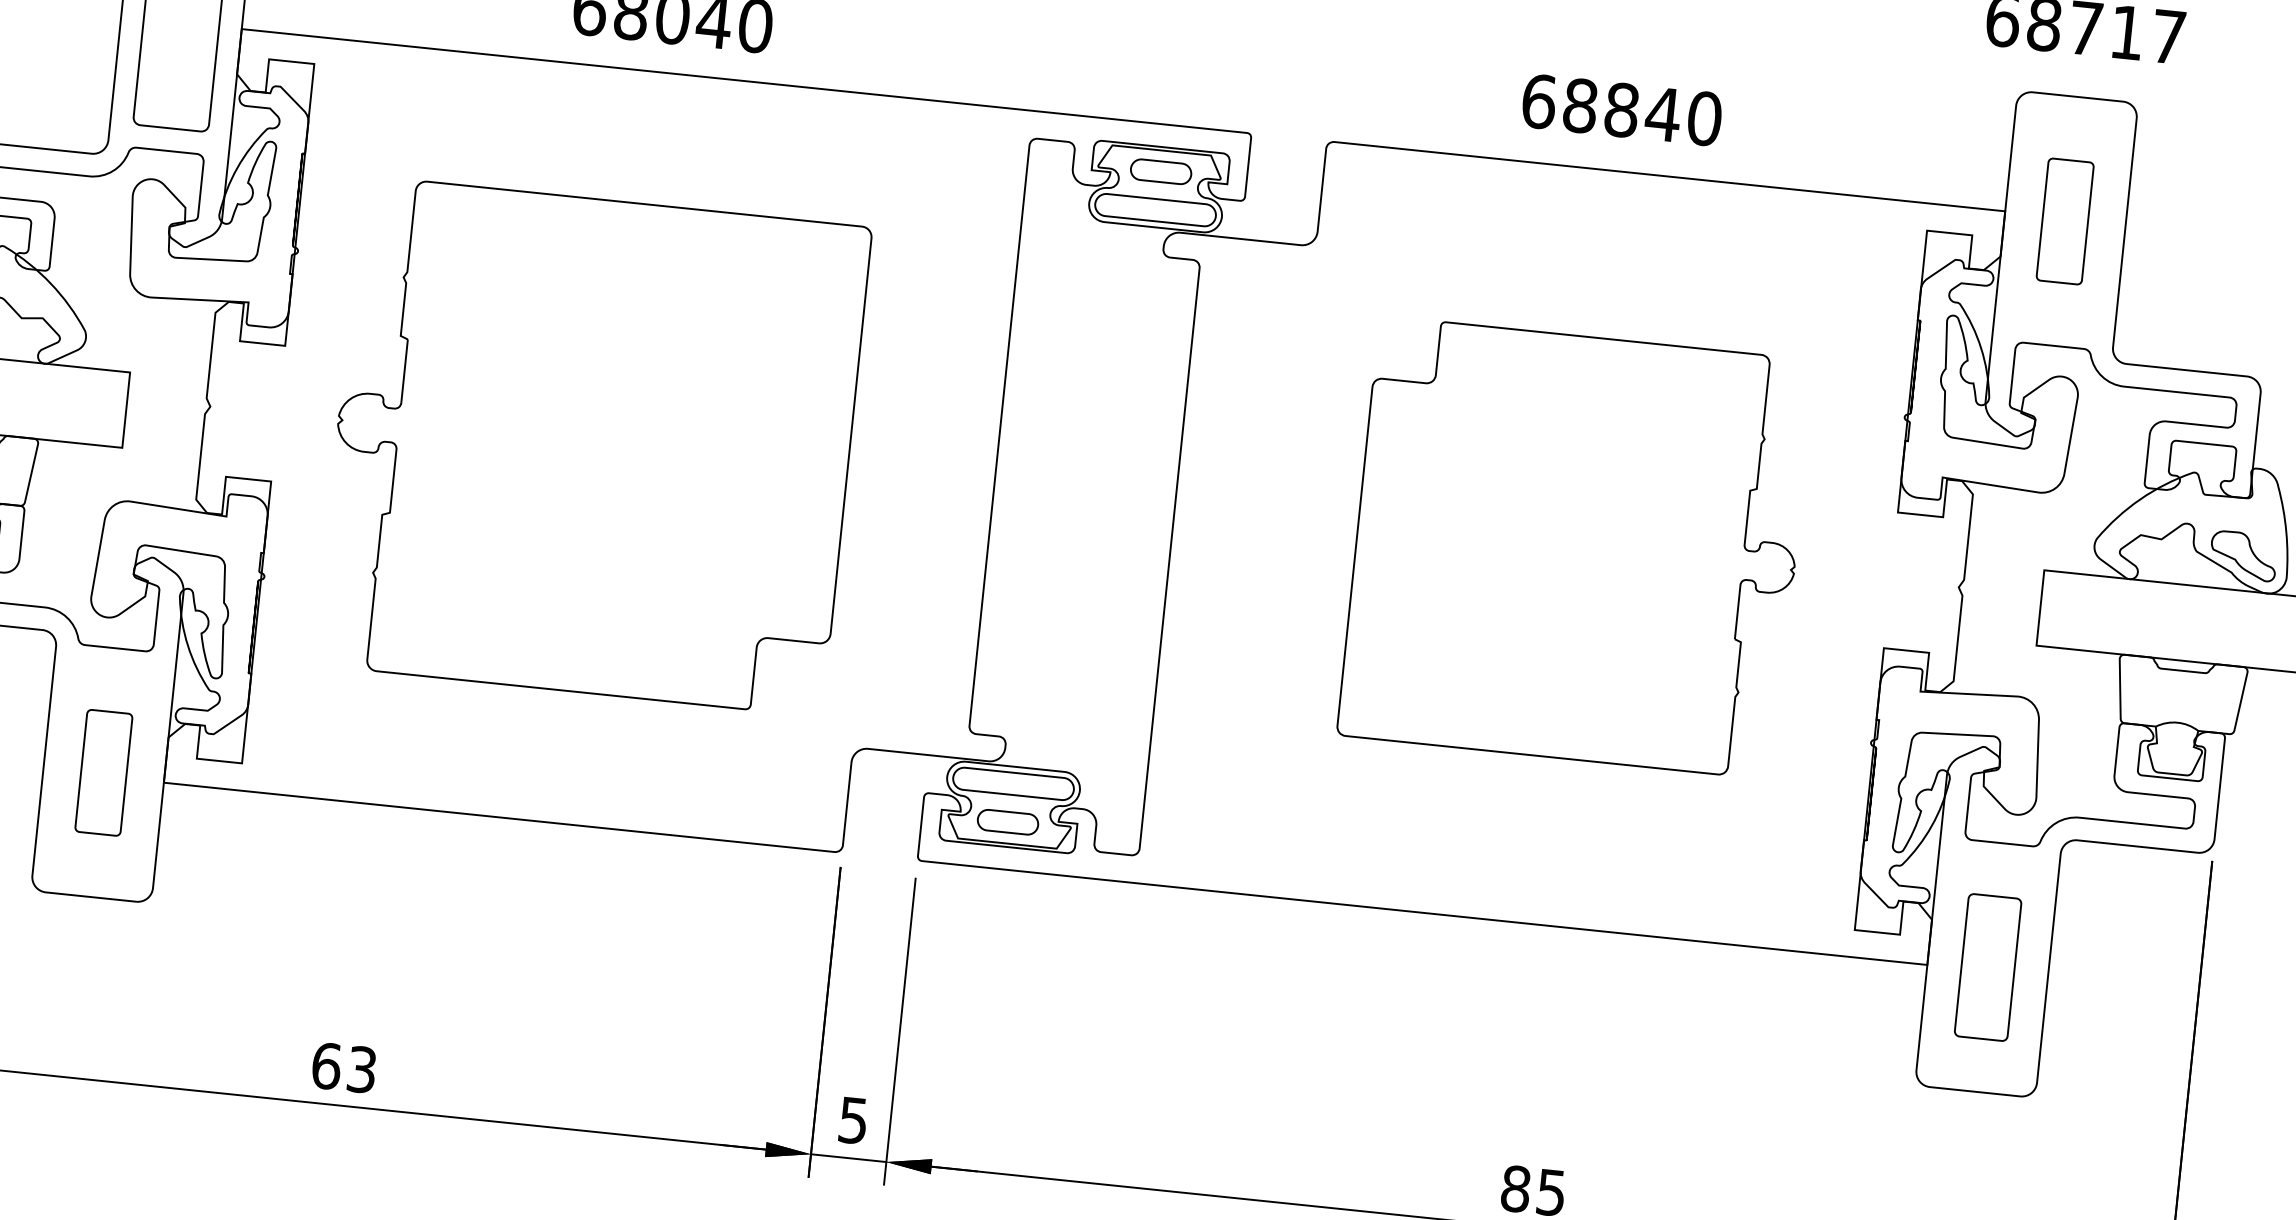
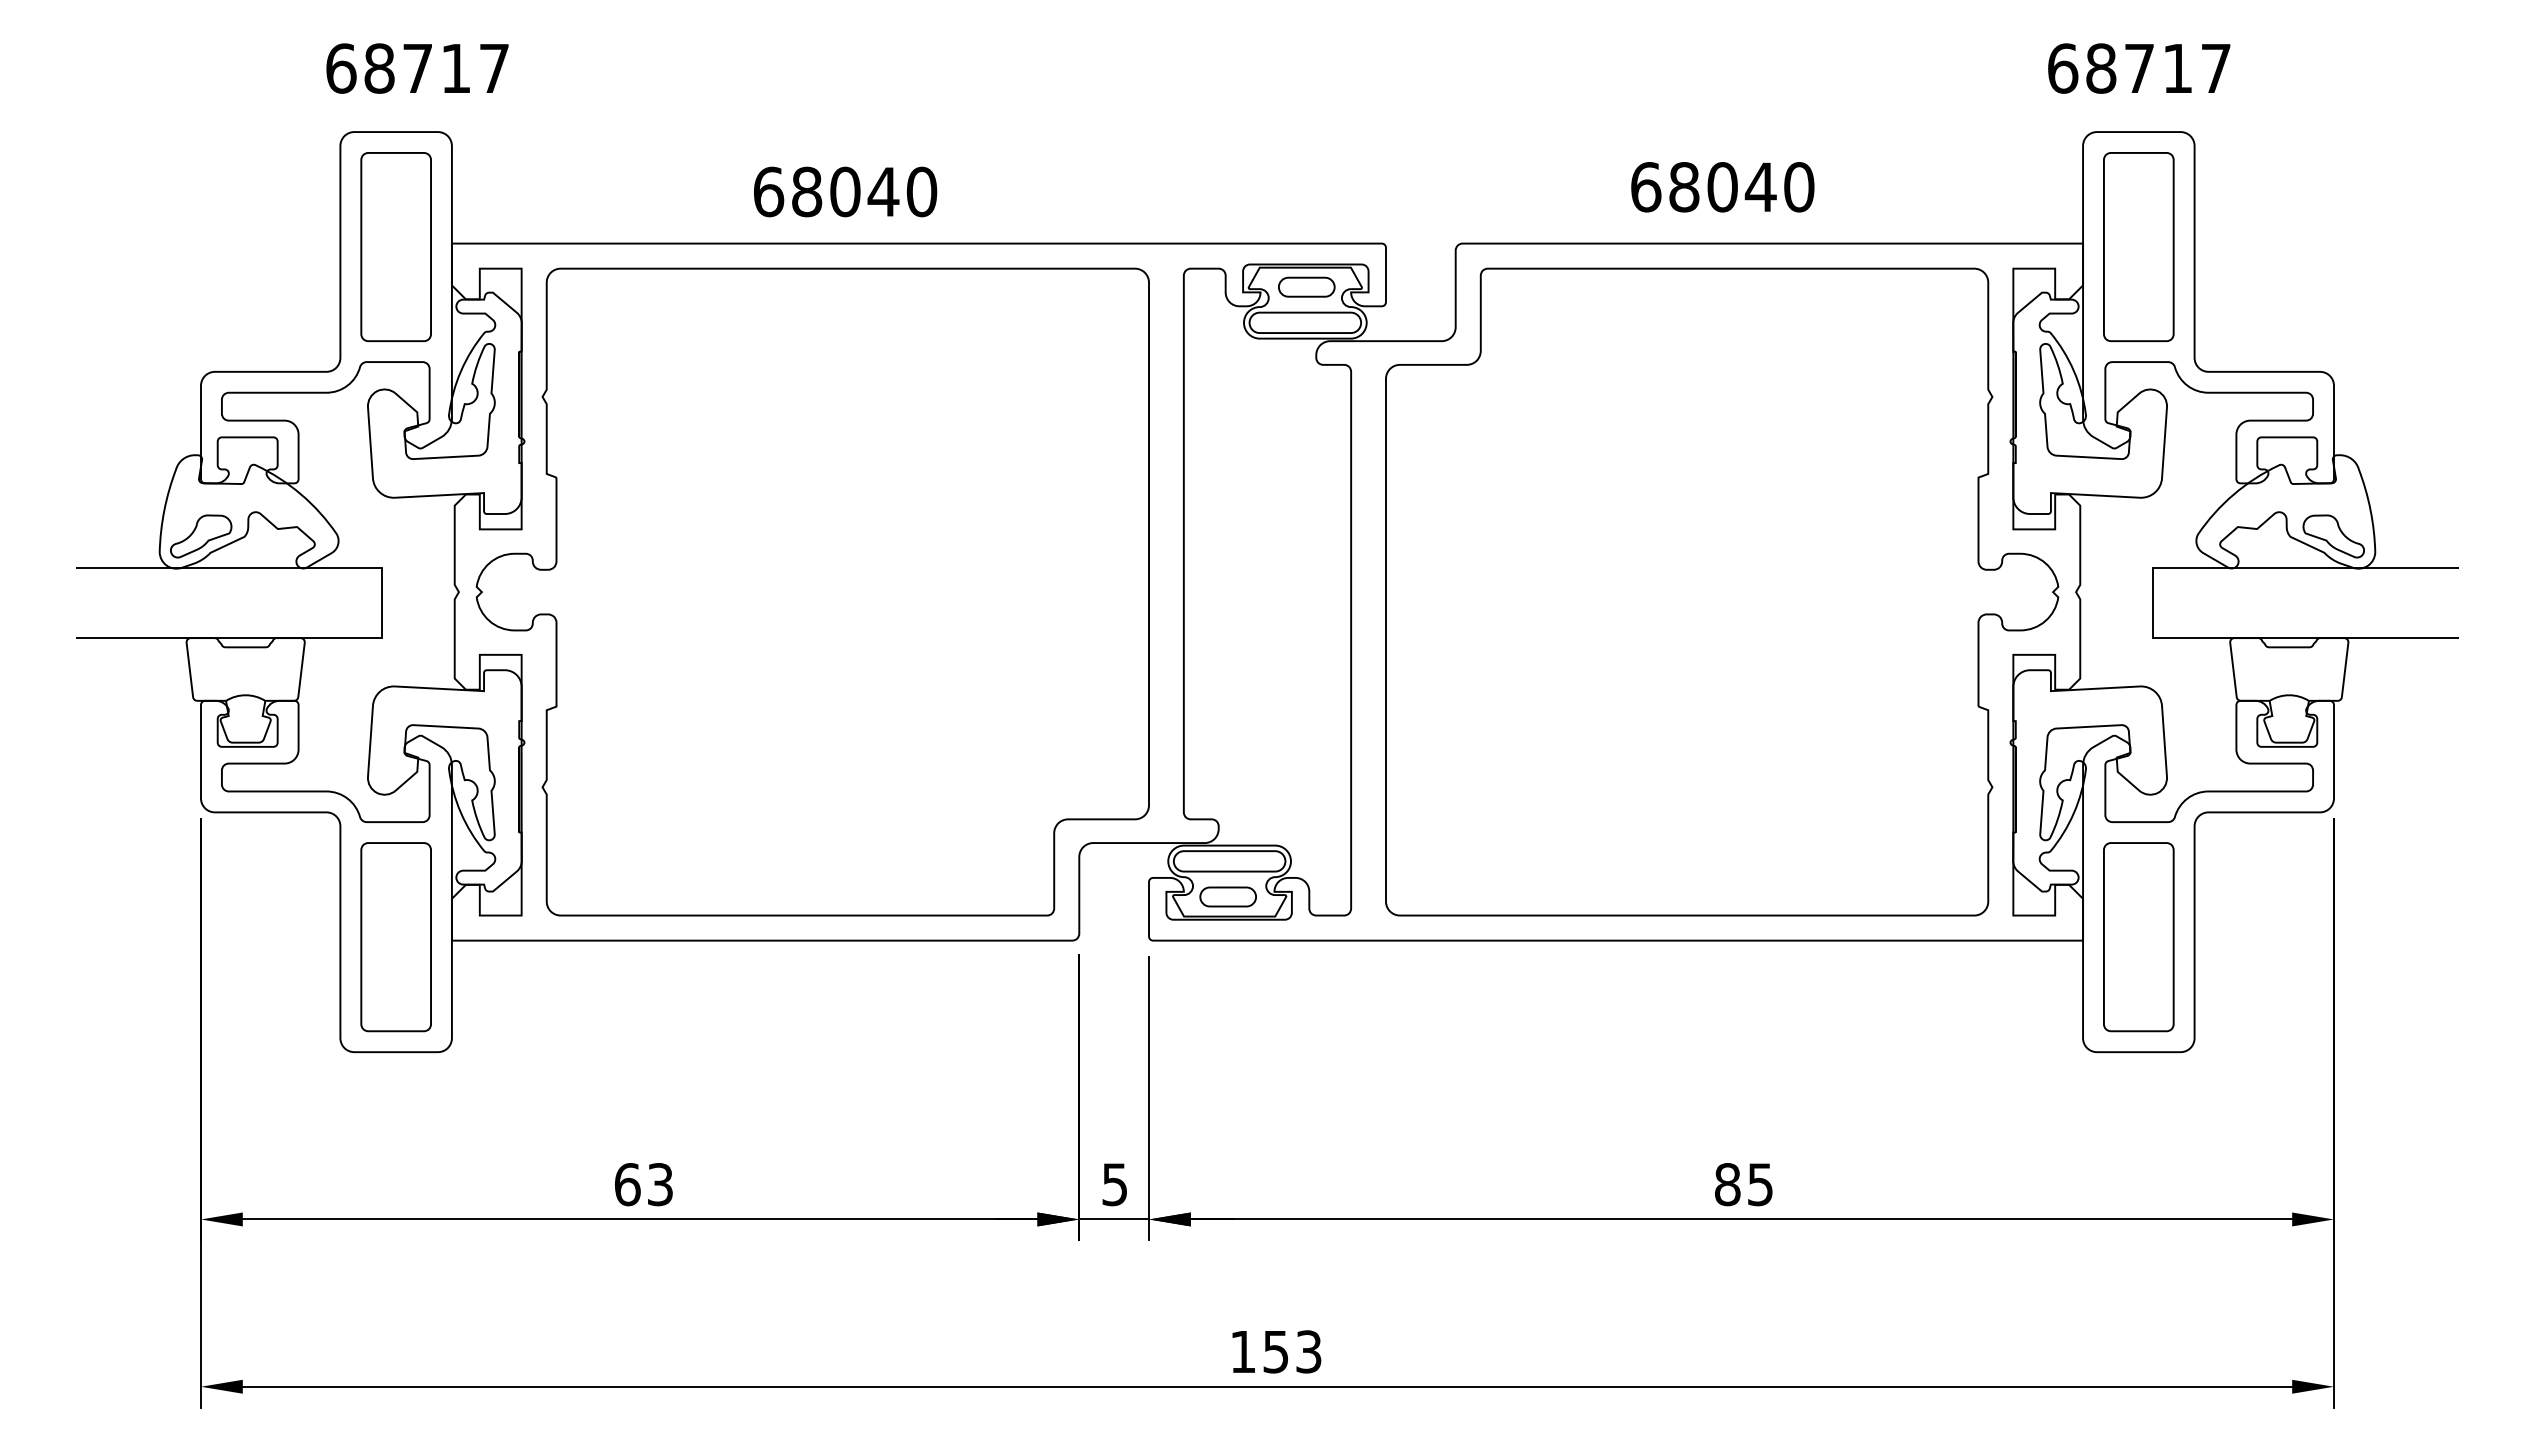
text: (1621, 110) -> (1722, 187), 68840 -> 68040
part: (2064, 221) -> (2138, 247), size x1.67
part: (592, 445) -> (812, 591), size x1.43
part: (1576, 547) -> (1722, 591), size x1.67
part: (103, 773) -> (395, 937), size x1.67
part: (1987, 967) -> (2138, 937), size x1.43

